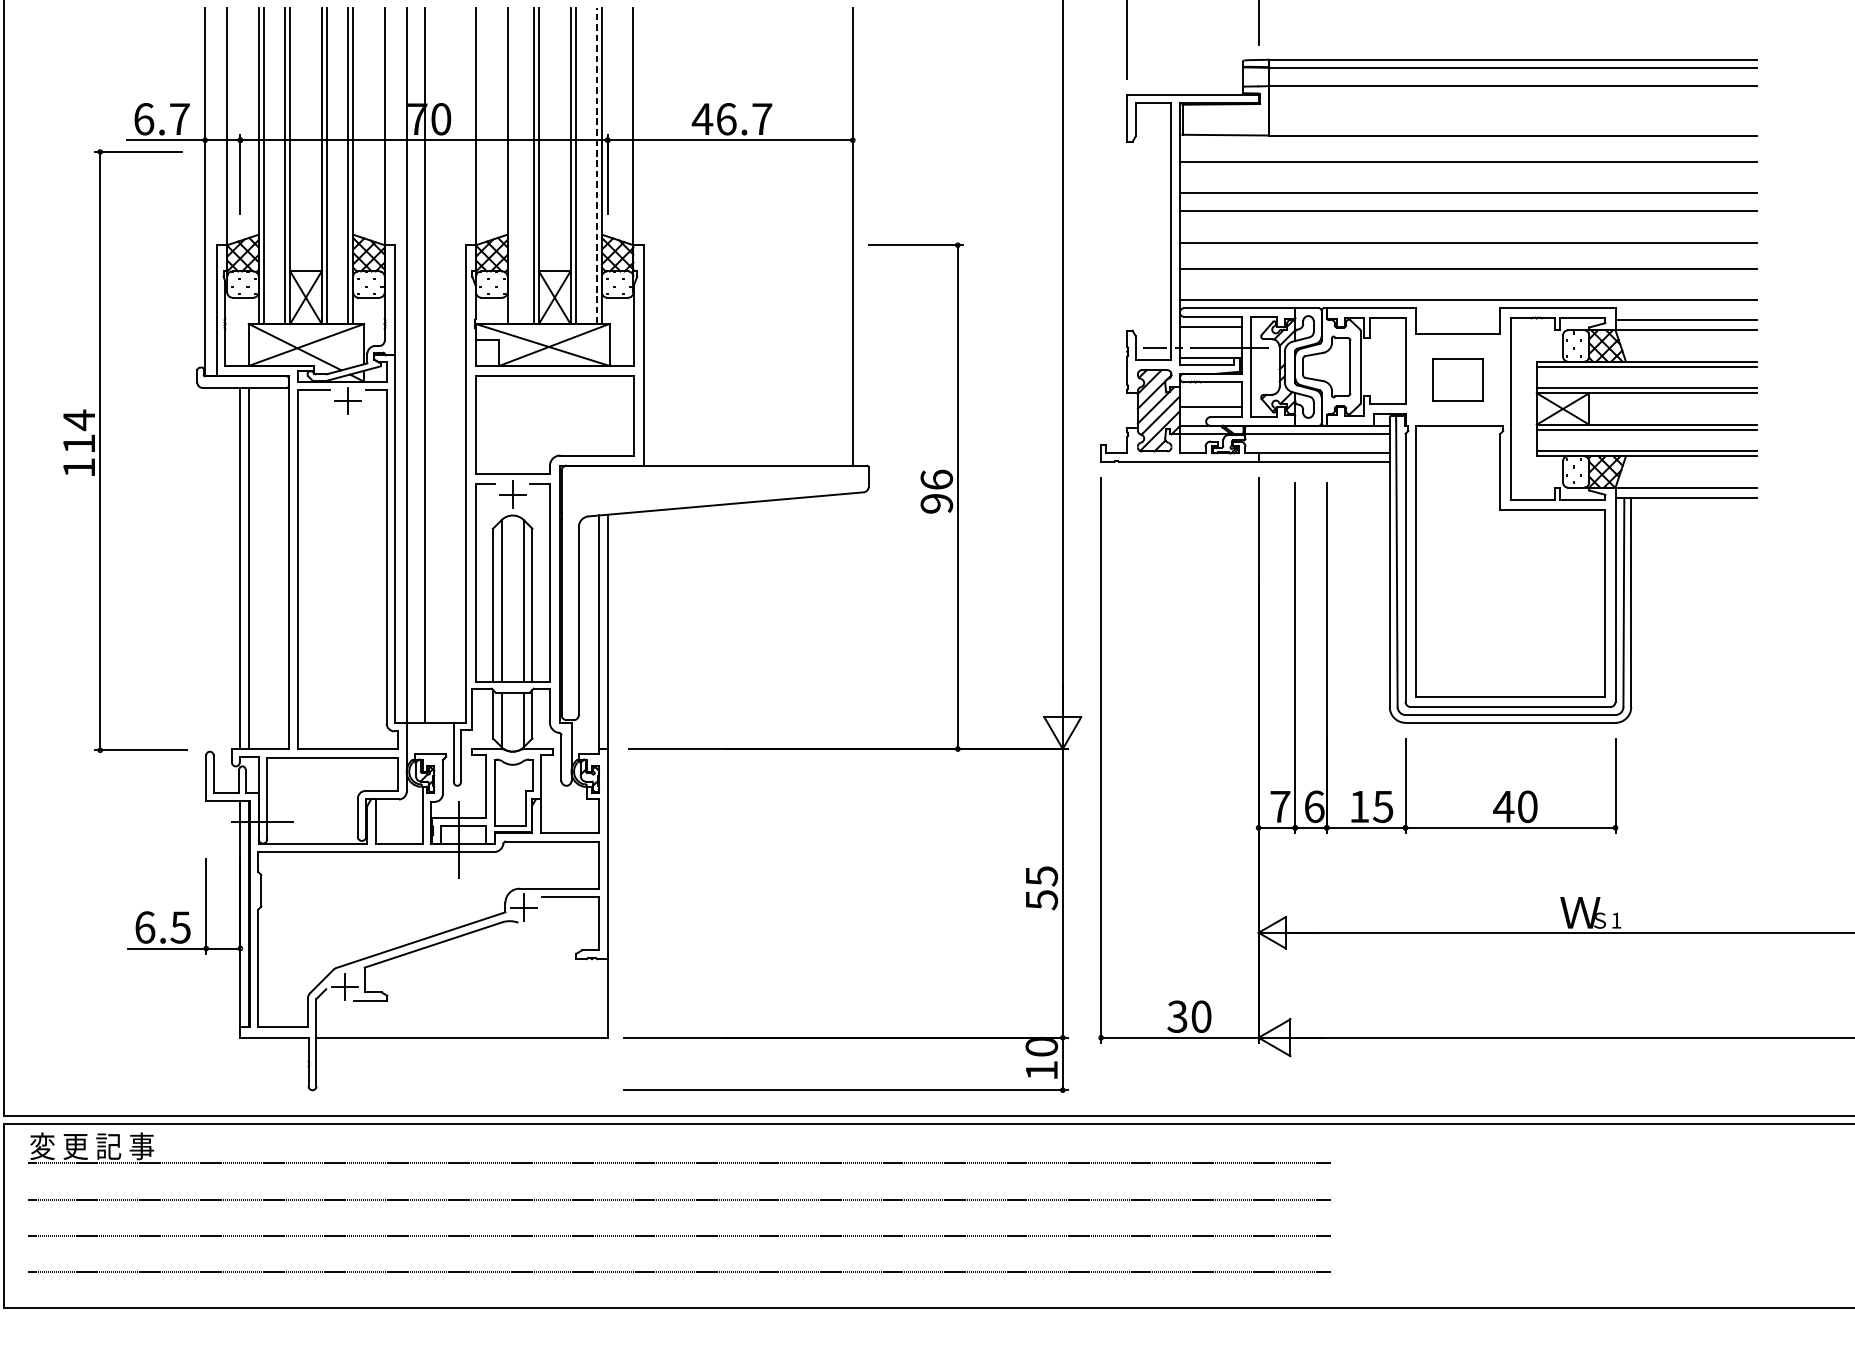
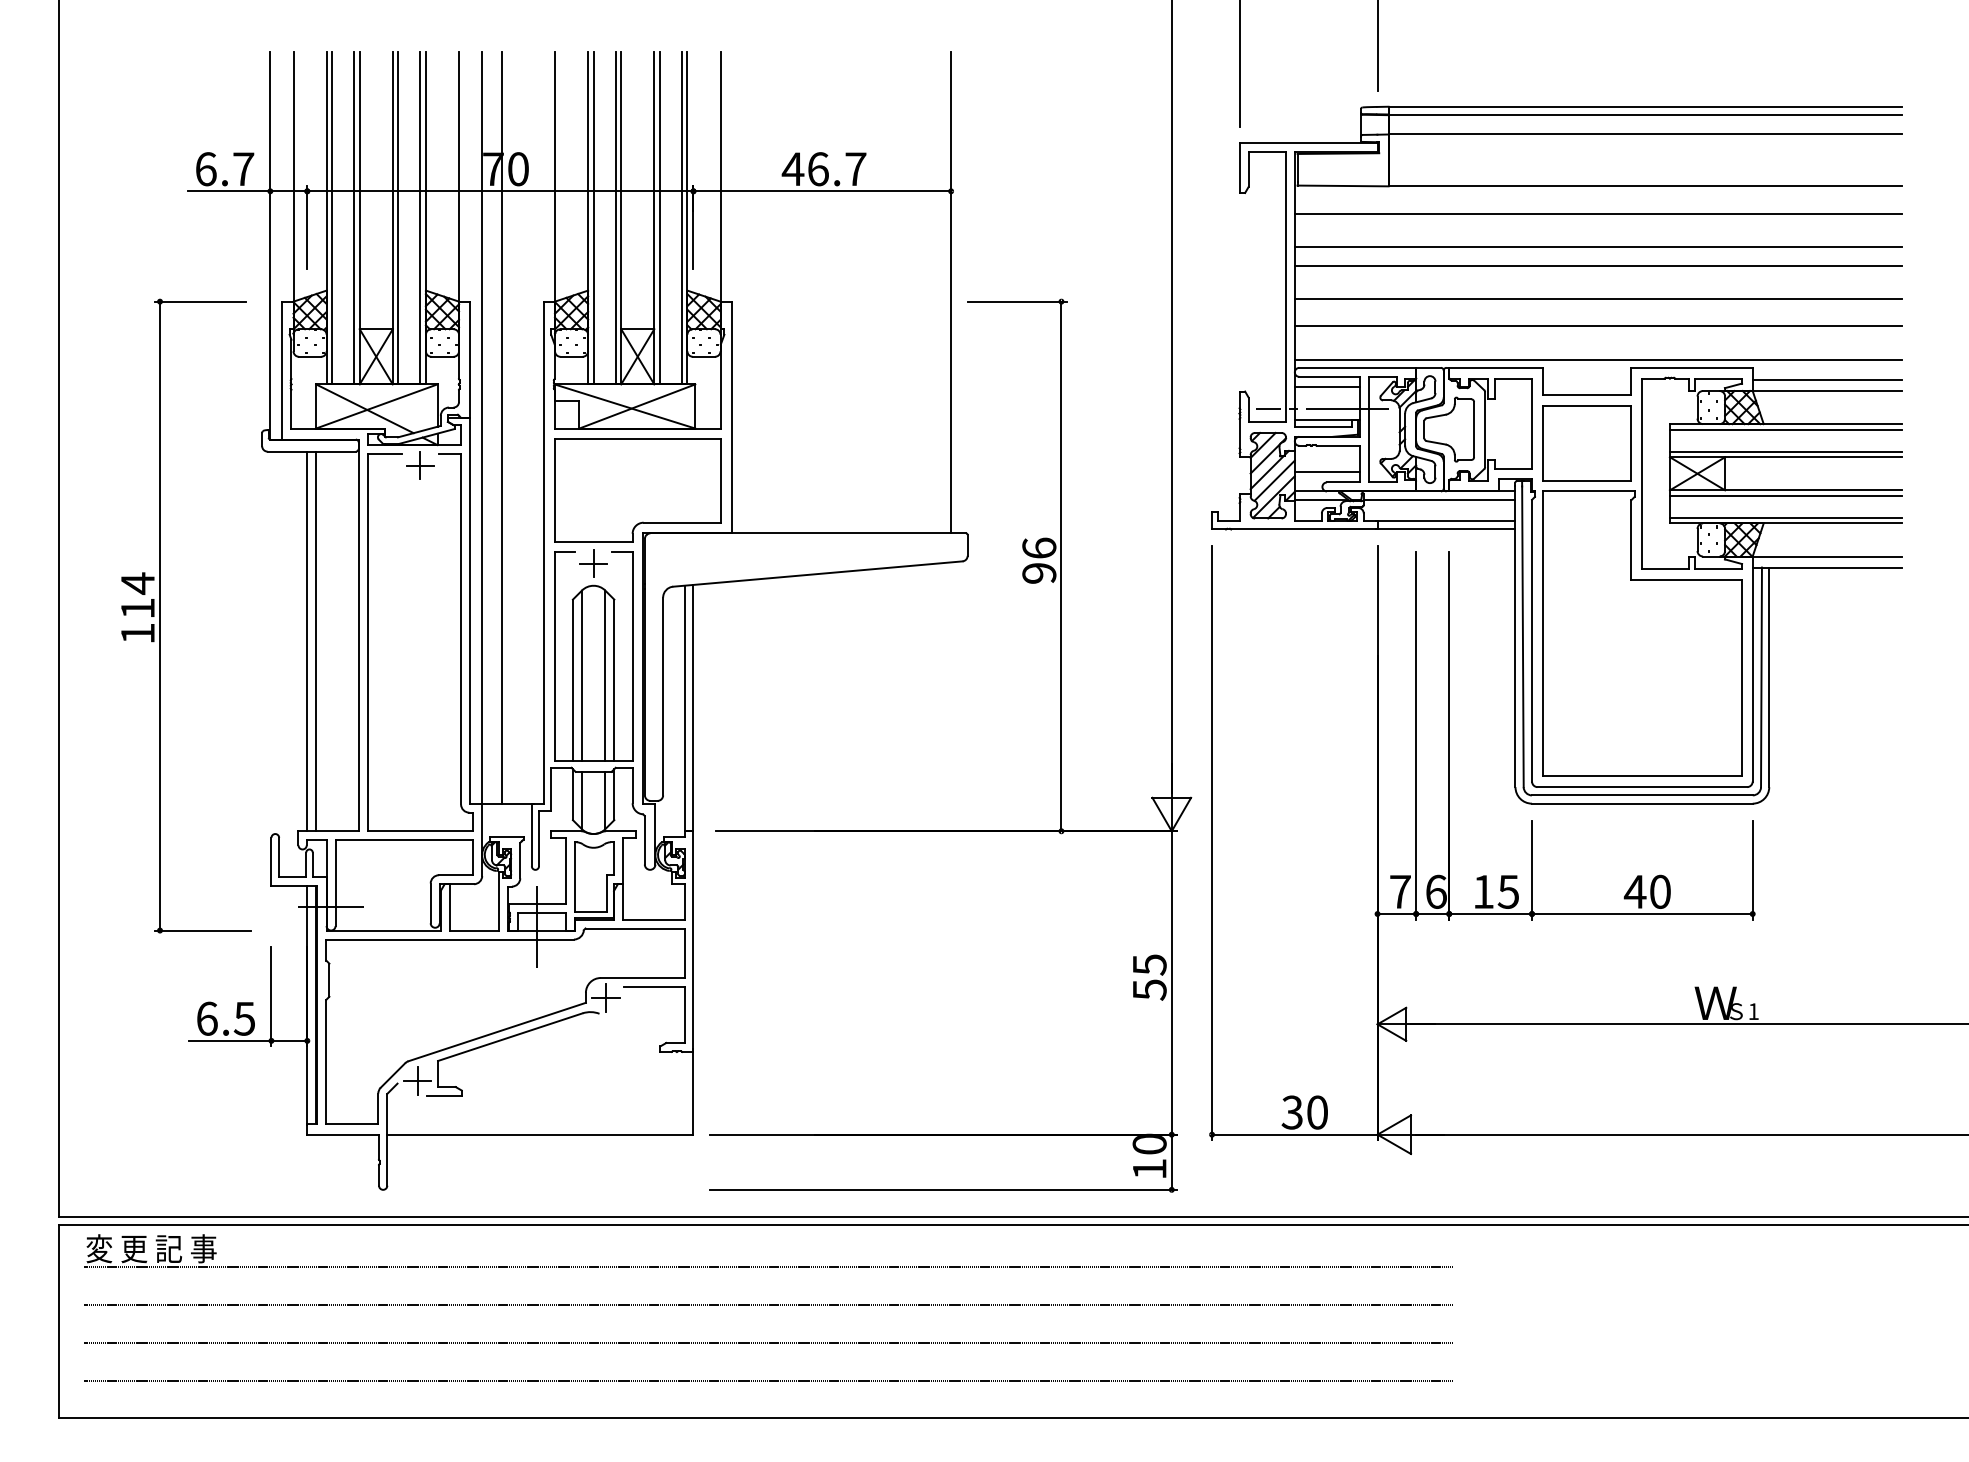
line: (596, 165) -> (681, 217), dashed -> solid
line: (512, 166) -> (593, 218), added
part: (1457, 380) -> (1586, 443), size x1.67
part: (100, 450) -> (160, 615), moved

